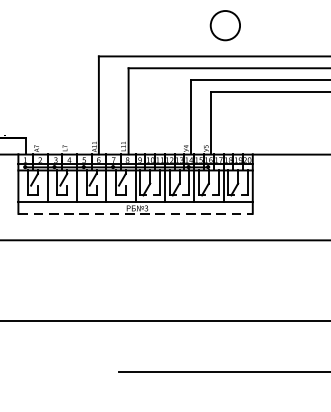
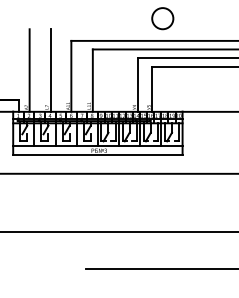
line: (40, 97) -> (29, 70), added
line: (70, 97) -> (50, 70), added
line: (135, 213) -> (97, 154), dashed -> solid

